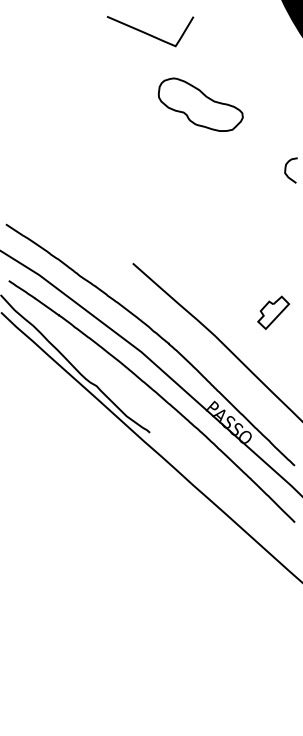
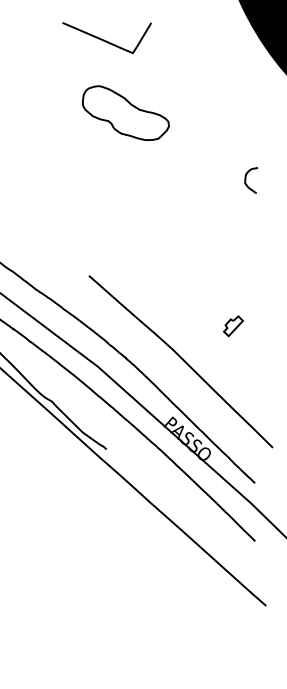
part: (200, 104) -> (125, 112), moved
part: (273, 312) -> (233, 326), size x0.6

